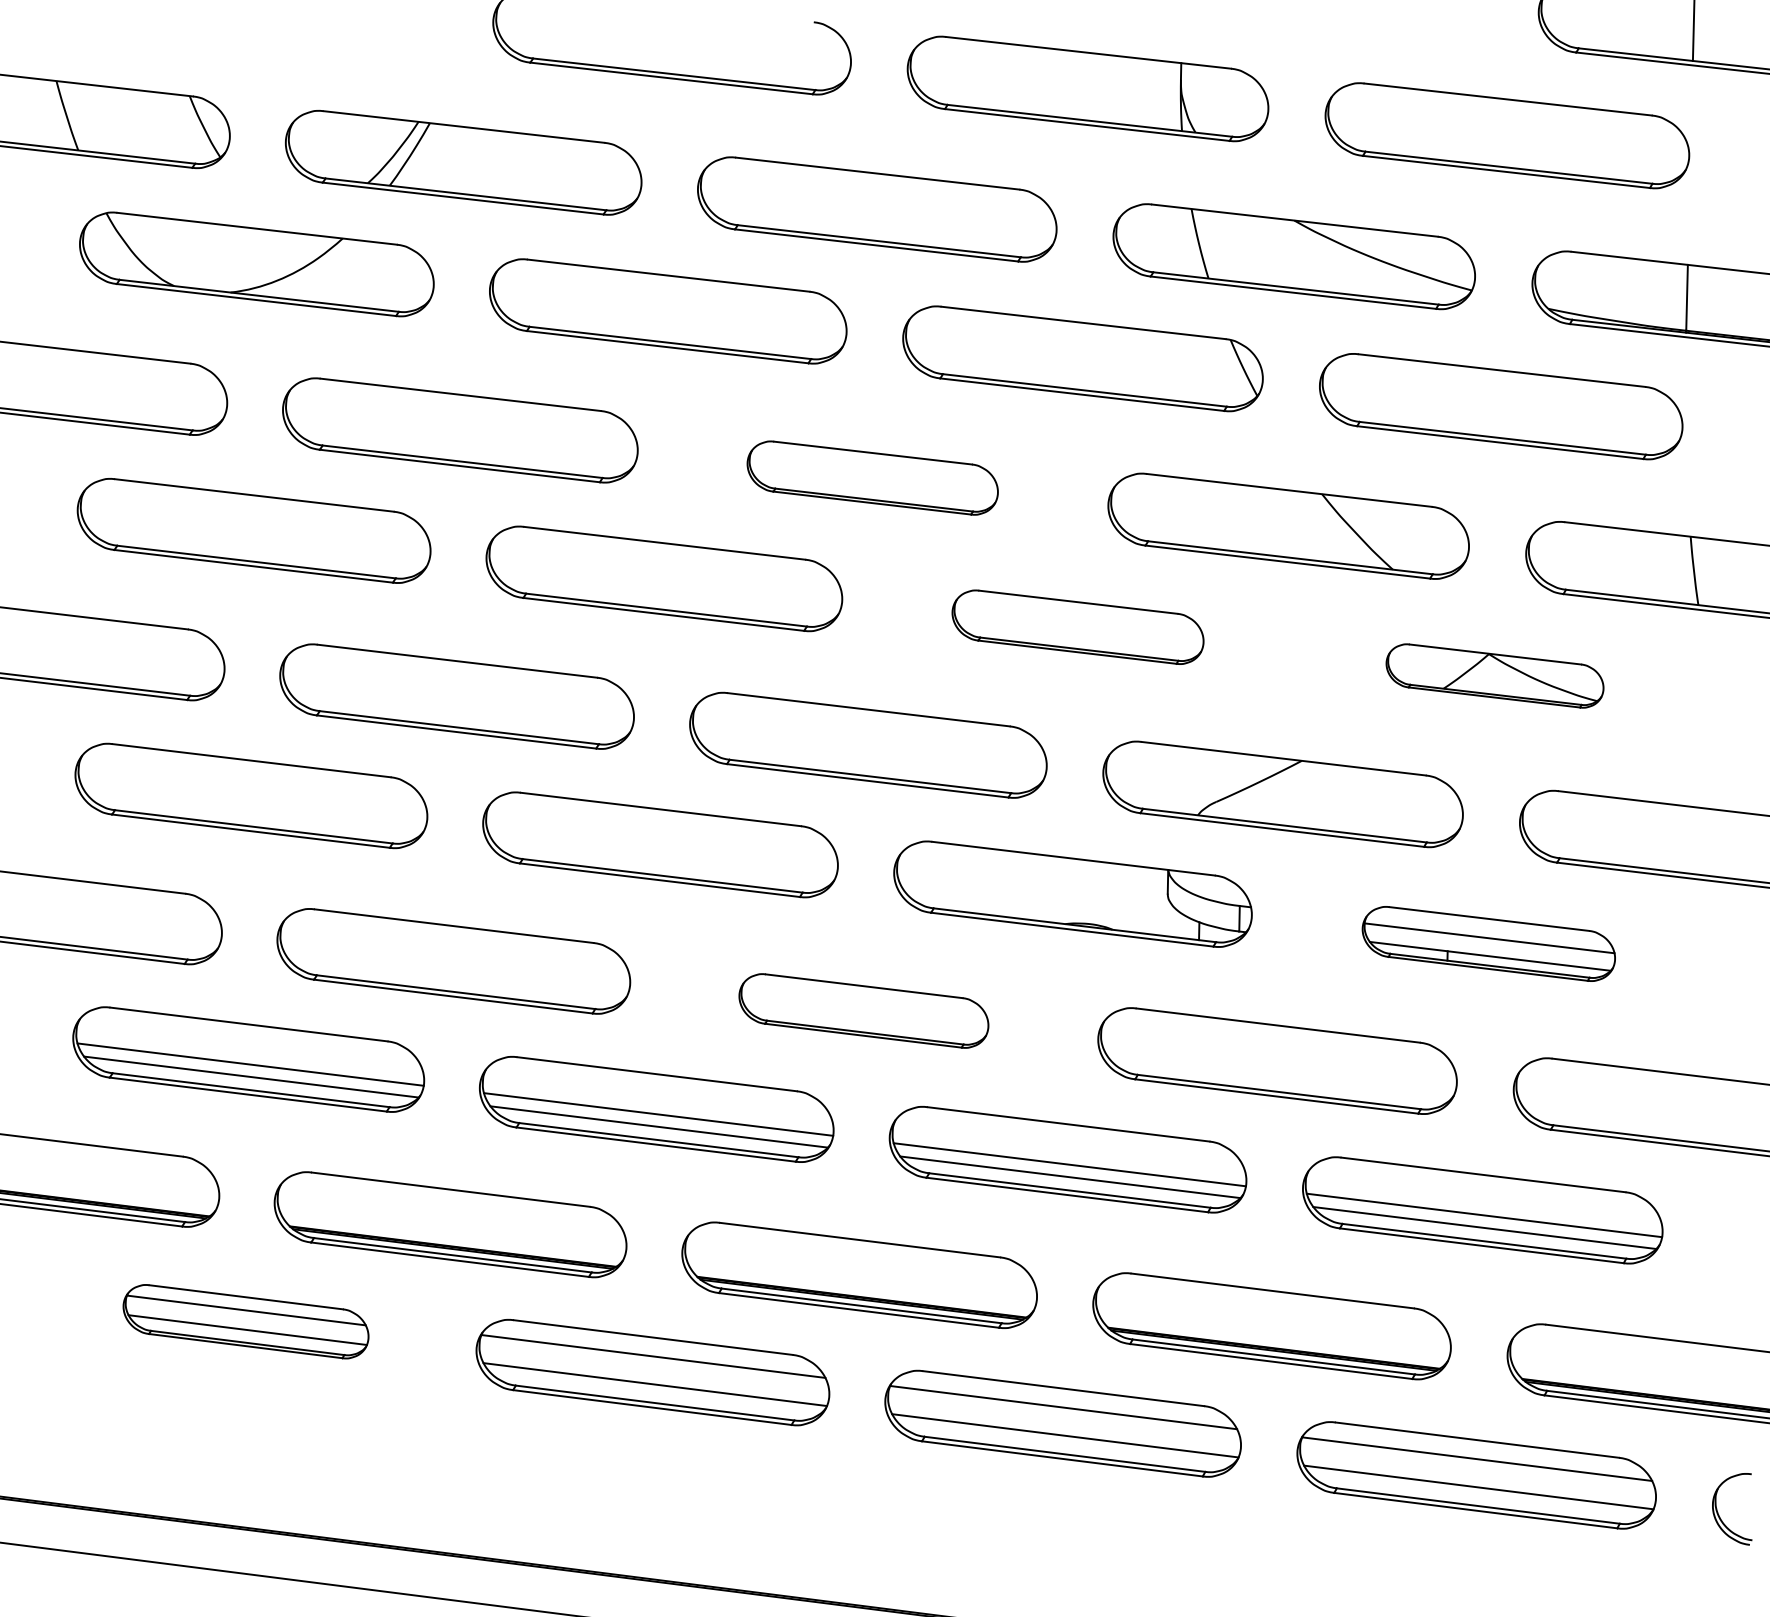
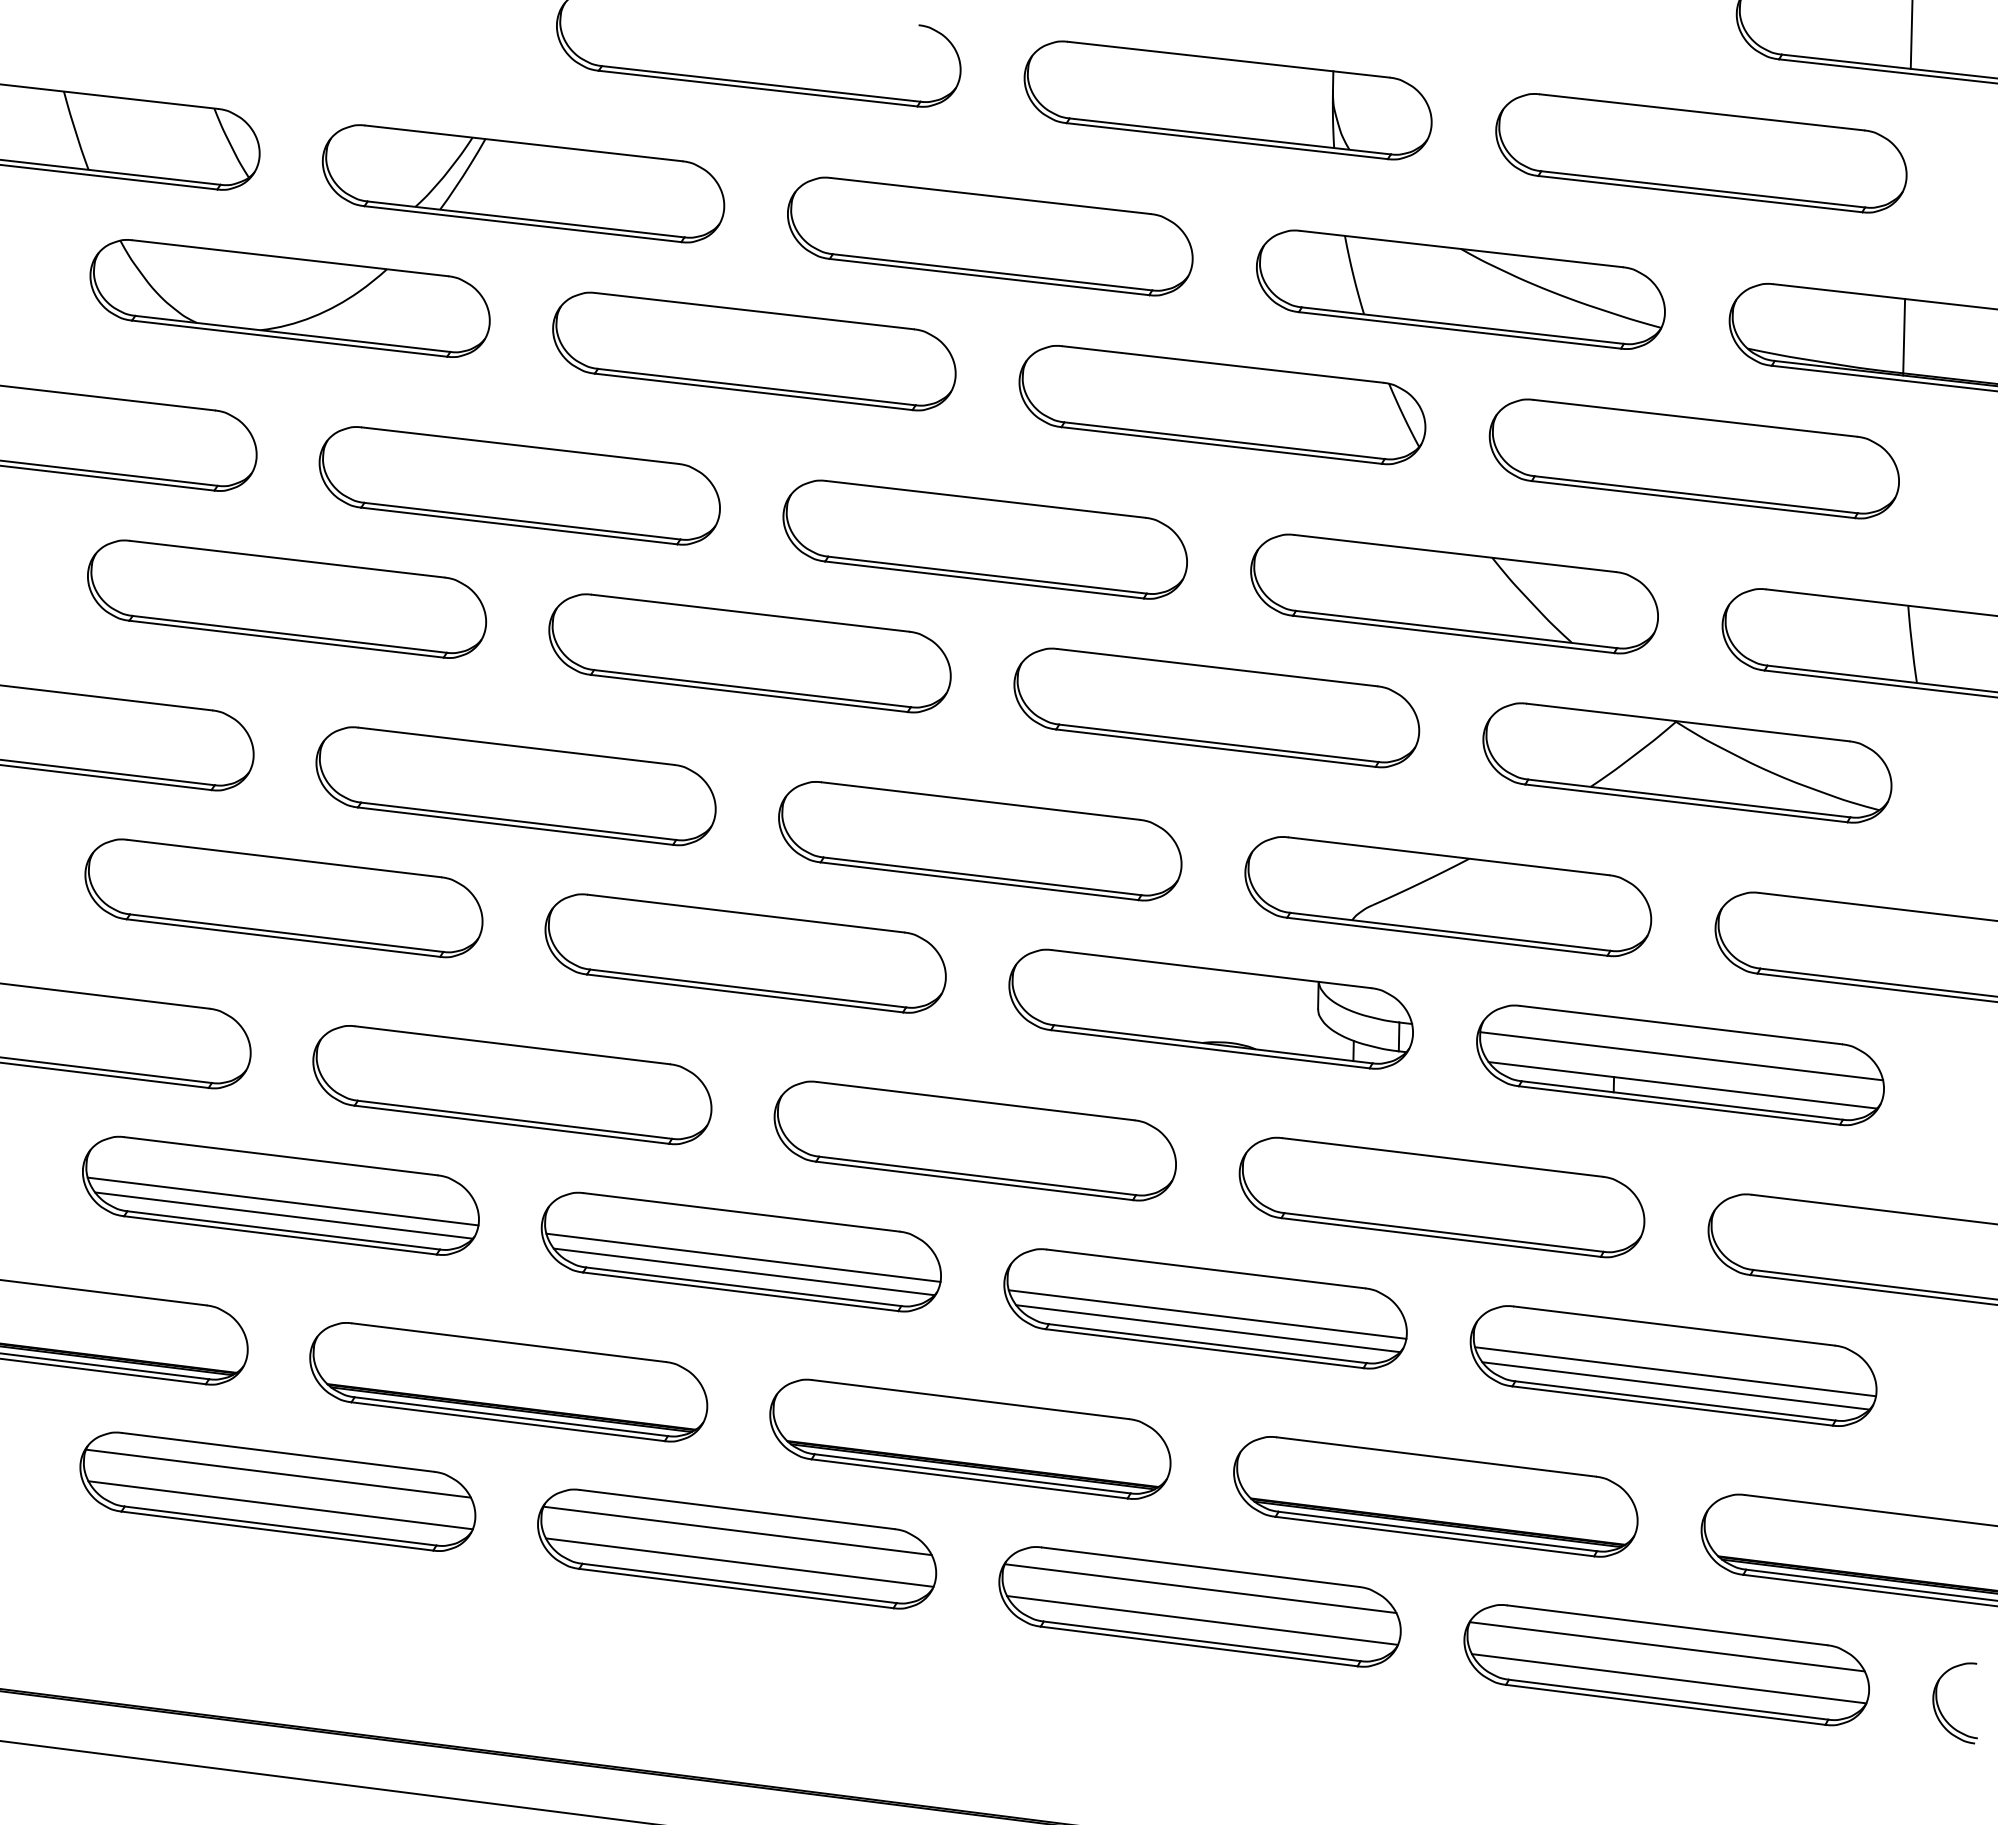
part: (872, 477) -> (984, 539), size x1.43
part: (1077, 626) -> (1216, 707), size x1.43
part: (1495, 675) -> (1687, 762), size x1.67
part: (1488, 944) -> (1680, 1065), size x1.43
part: (863, 1010) -> (974, 1140), size x1.43
part: (245, 1321) -> (277, 1491), size x1.43

